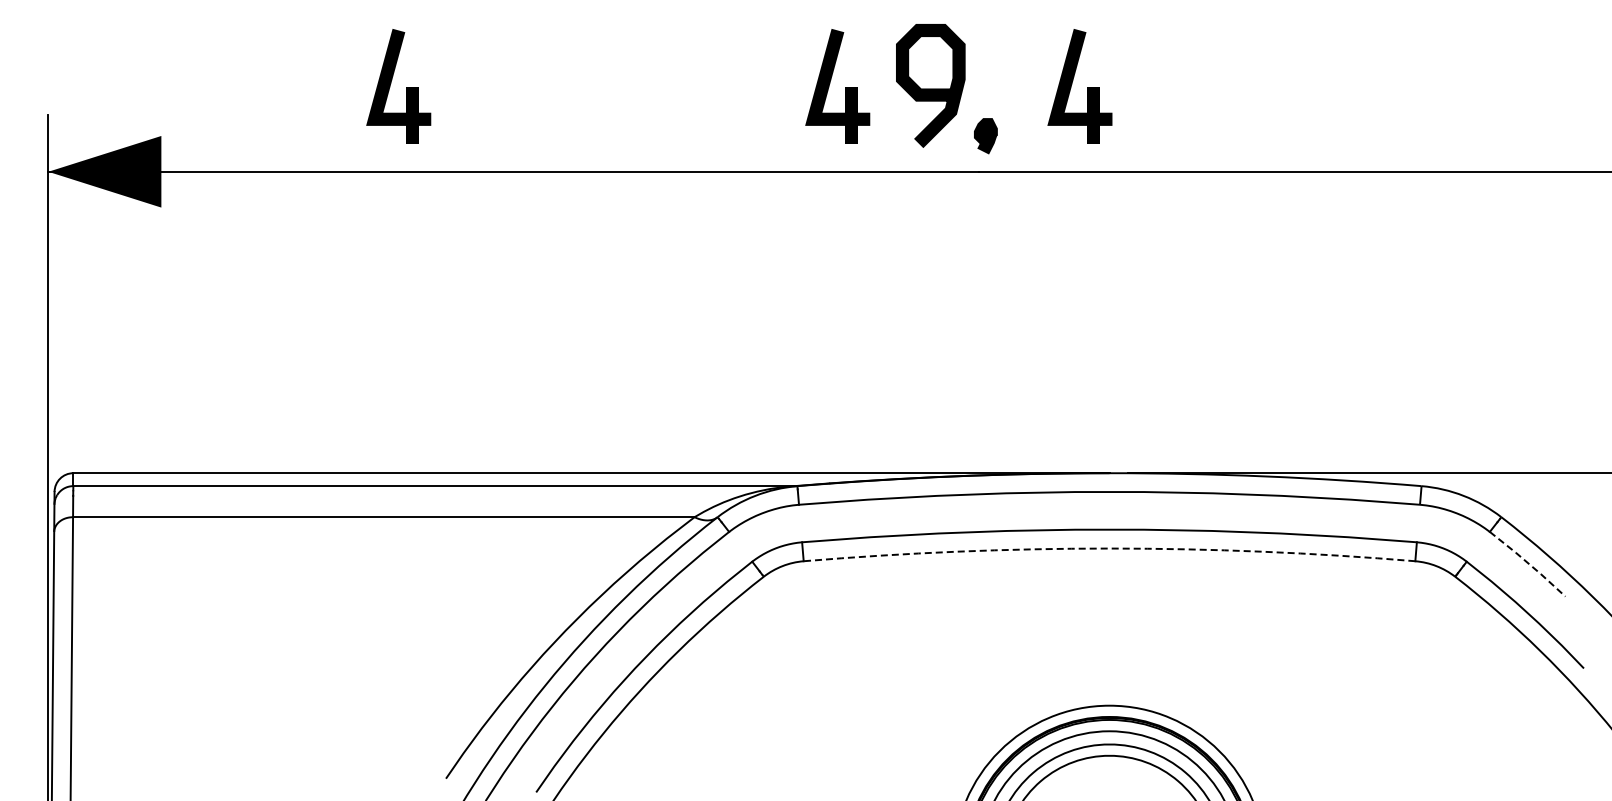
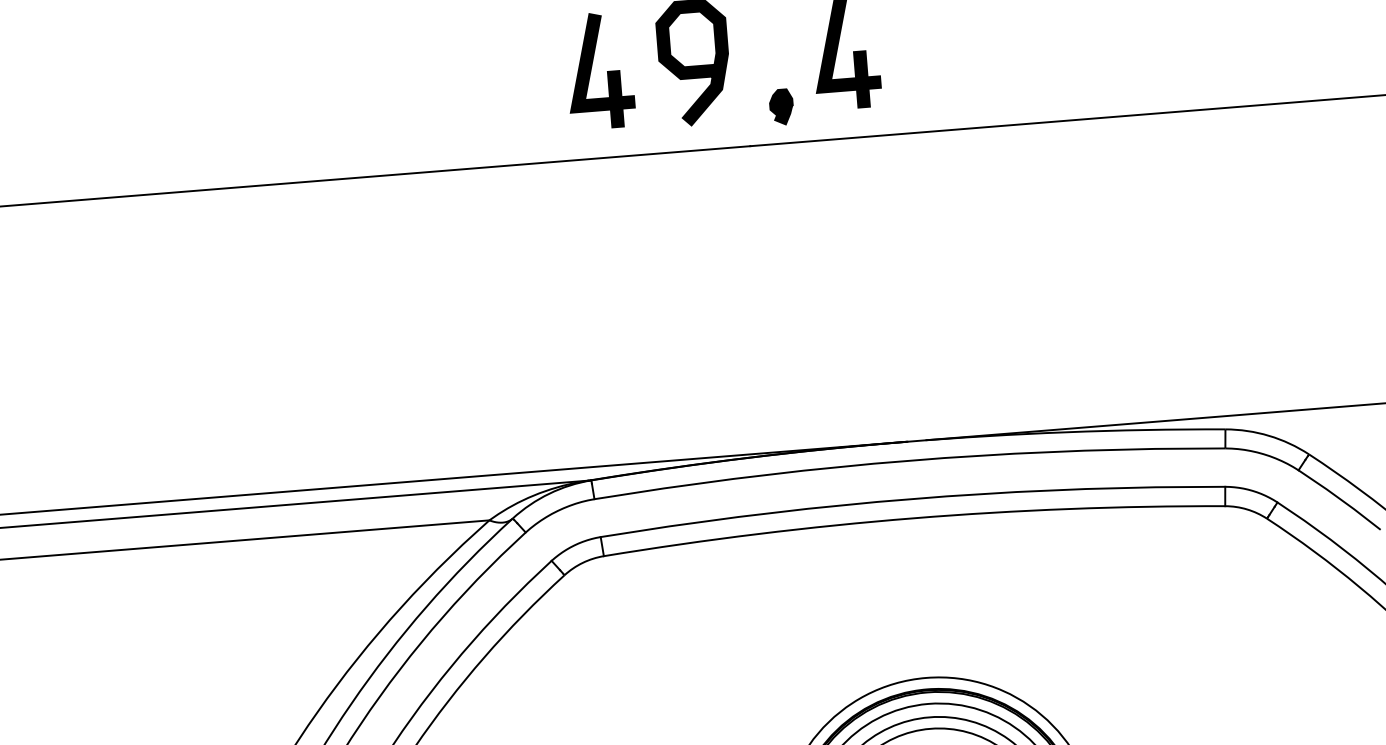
part: (391, 83) -> (146, 104), removed
part: (985, 136) -> (781, 107), moved
arc: (1109, 548) -> (913, 518), dashed -> solid
line: (1528, 563) -> (1340, 499), dashed -> solid

